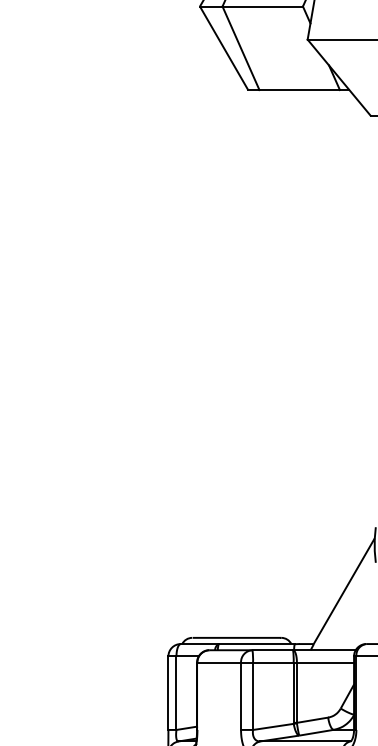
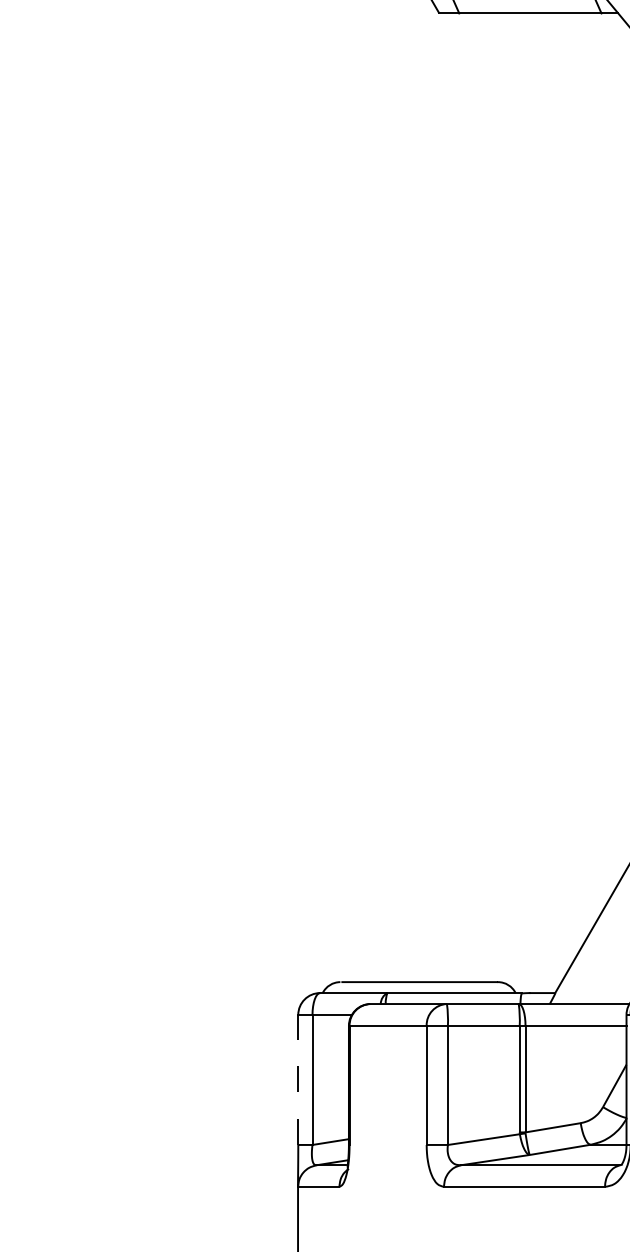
line: (168, 693) -> (298, 1080), solid -> dashed

